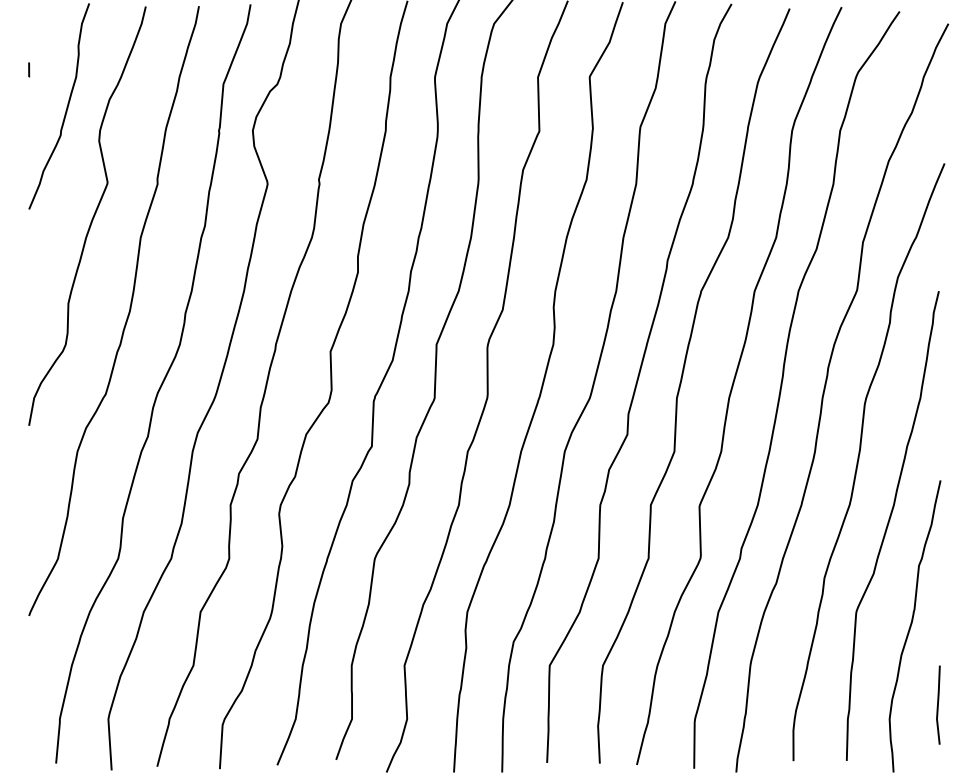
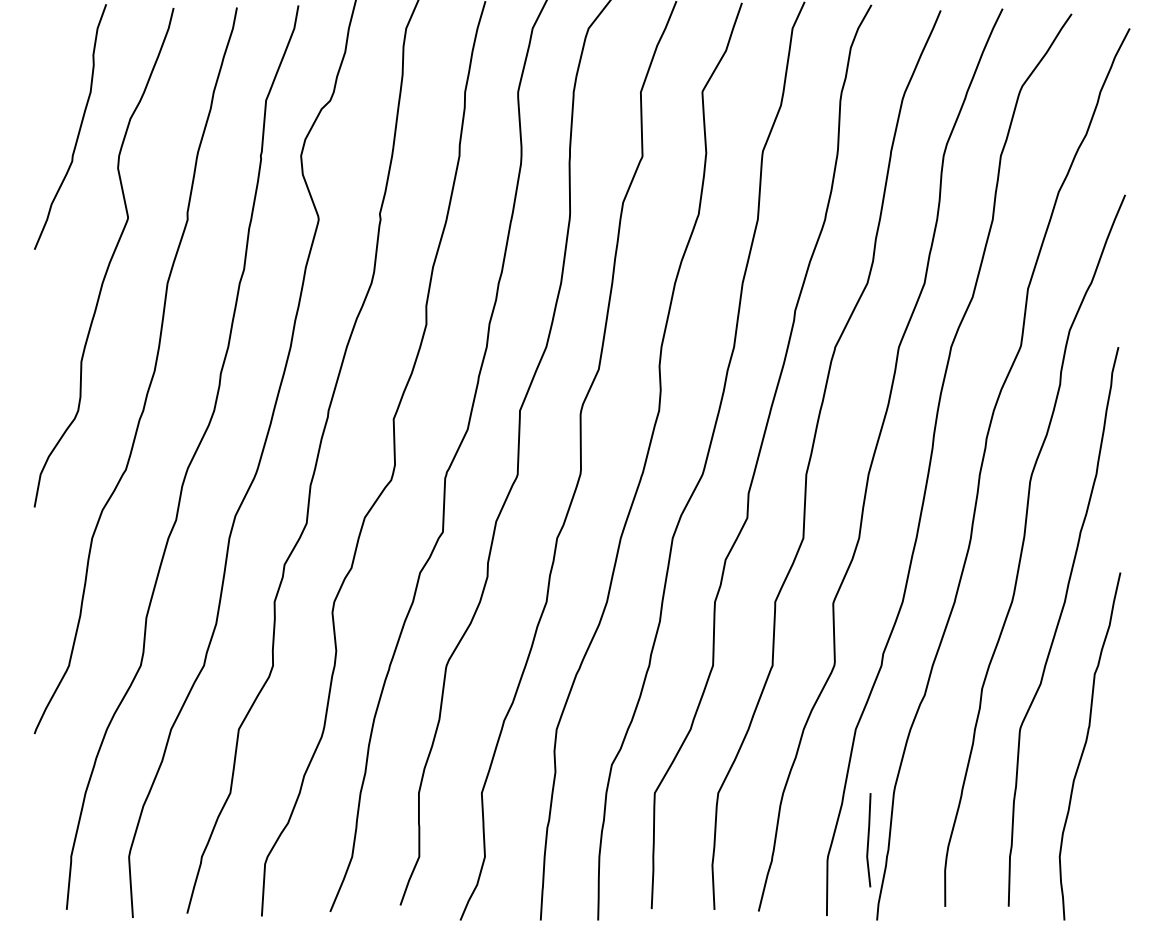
line: (29, 69) -> (34, 83), removed
line: (938, 705) -> (868, 840), moved

